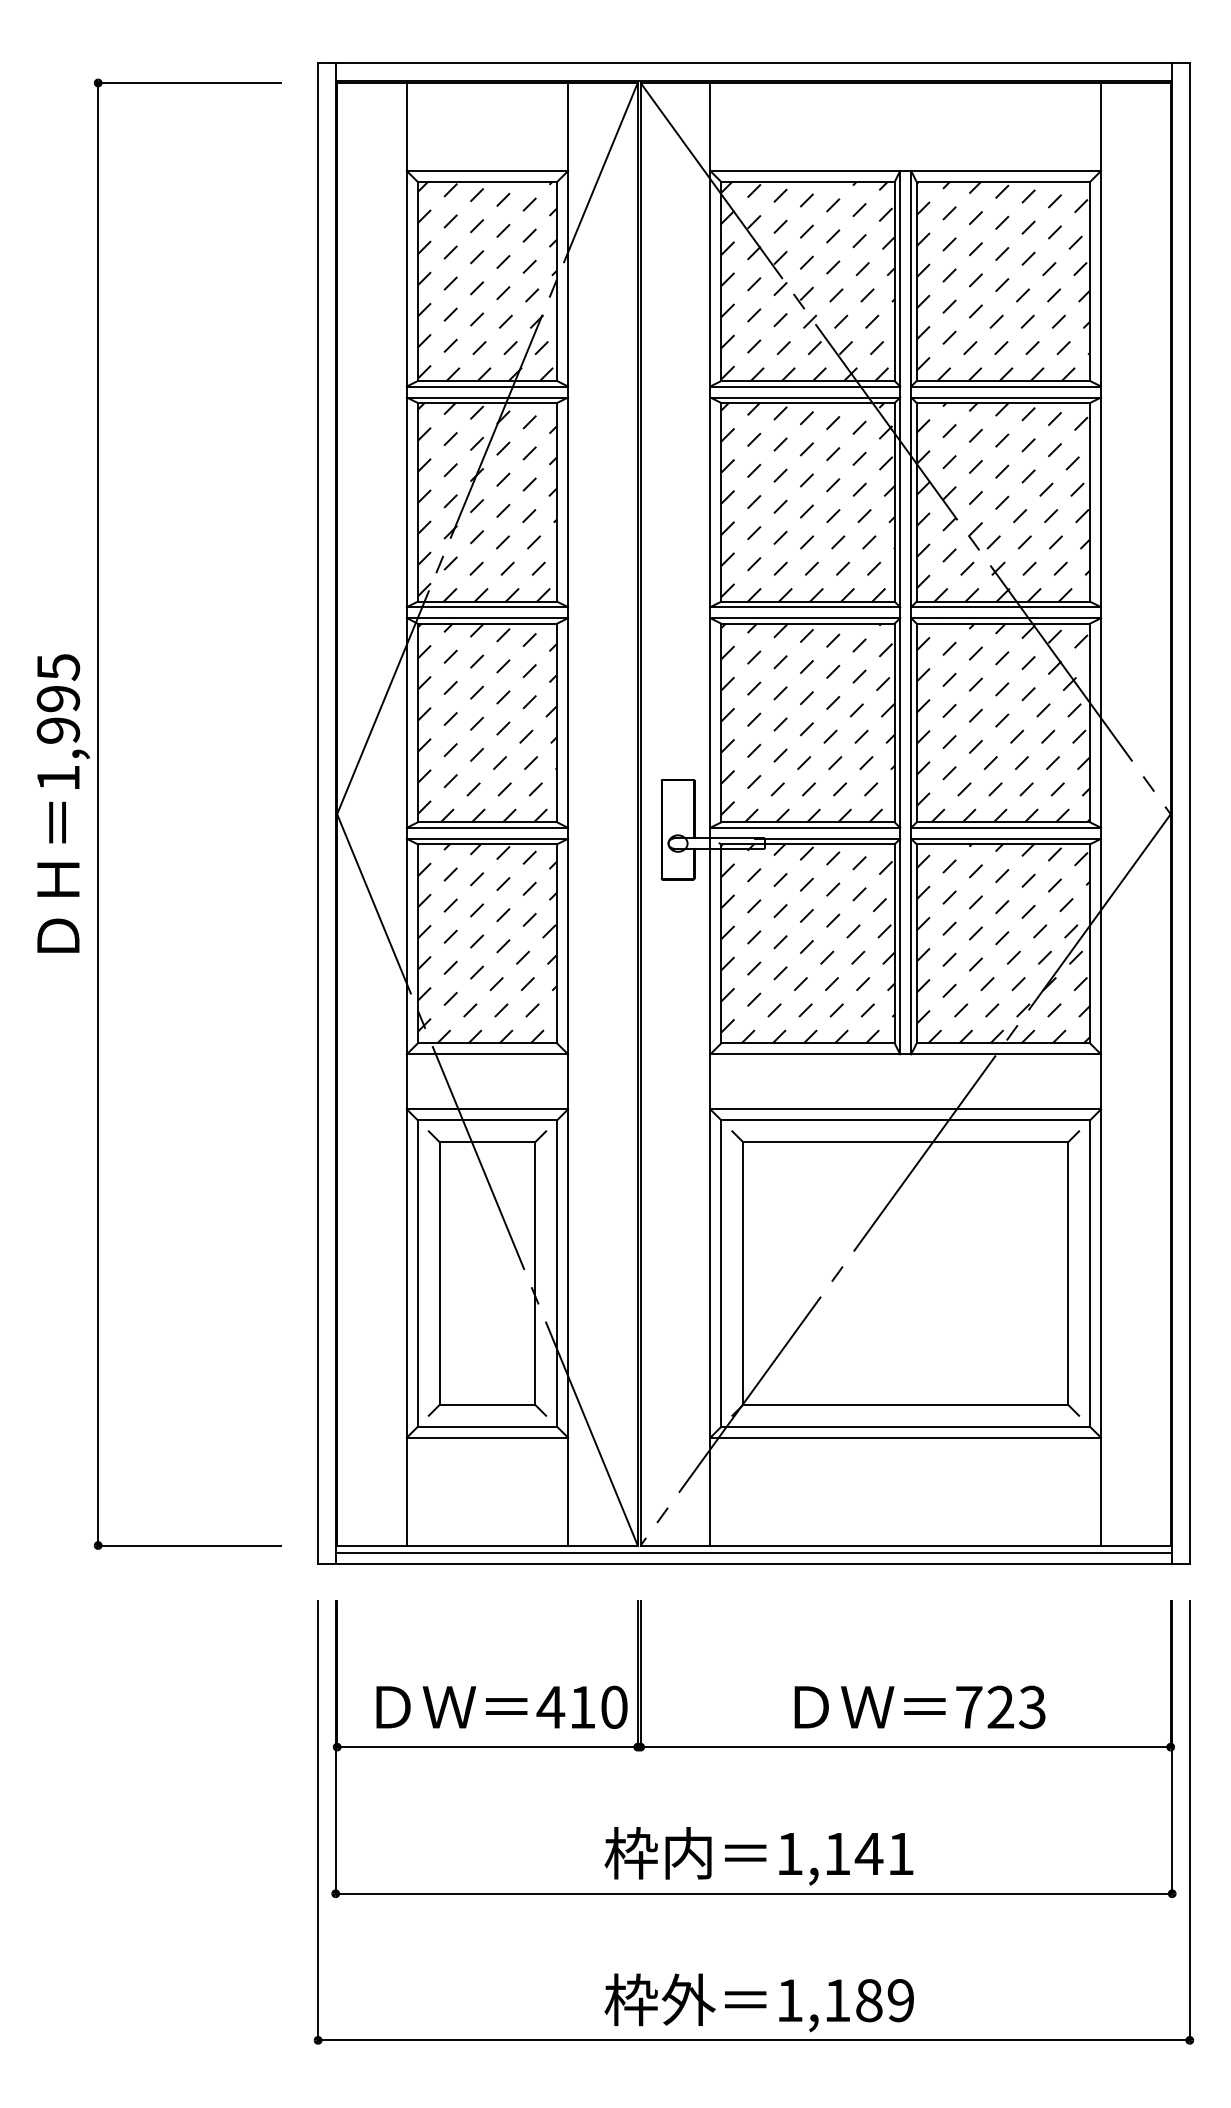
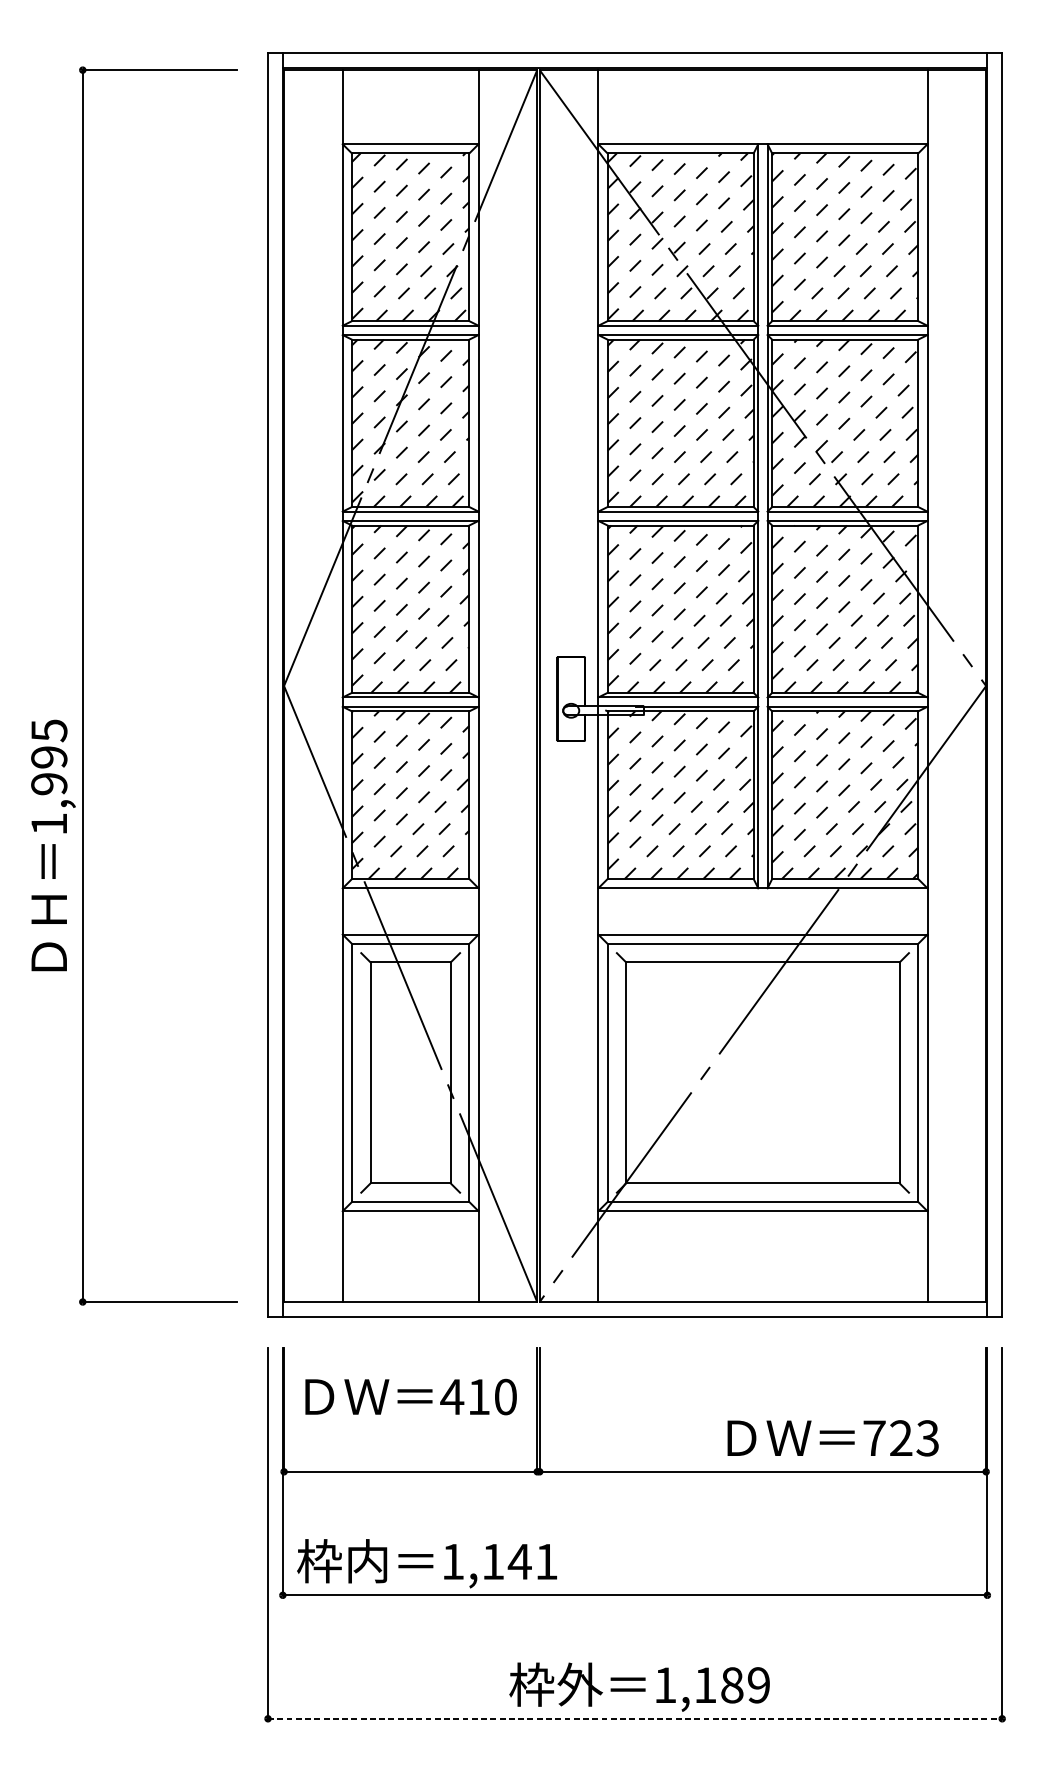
text: (62, 803) -> (52, 845), moved
line: (753, 1552) -> (634, 1307), removed
text: (501, 1706) -> (410, 1396), moved
text: (919, 1706) -> (832, 1437), moved
text: (758, 1856) -> (426, 1563), moved
line: (753, 2040) -> (634, 1718), solid -> dashed

